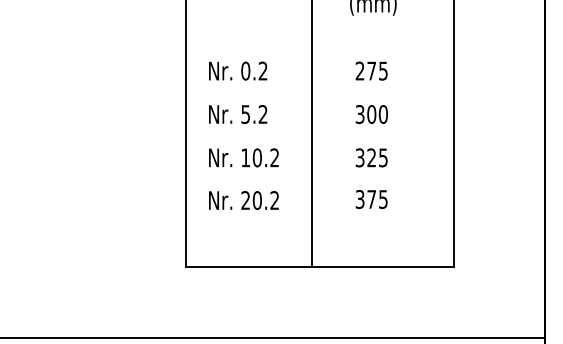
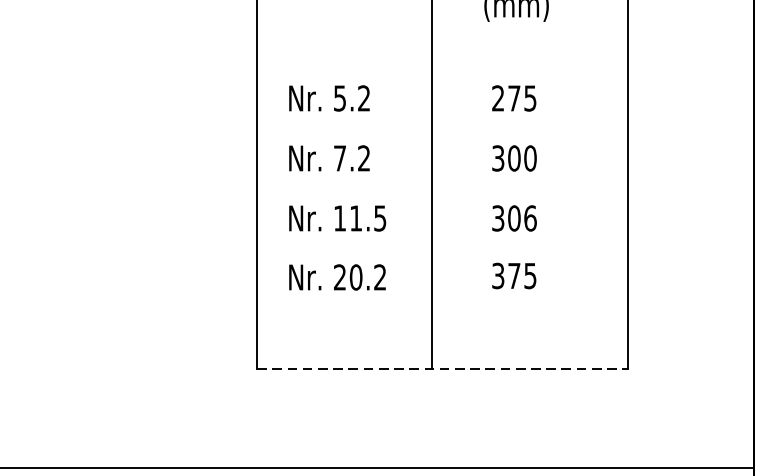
text: (245, 70) -> (339, 97), 0.2 -> 5.2
text: (245, 114) -> (339, 158), 5.2 -> 7.2
text: (265, 157) -> (367, 217), 10.2 -> 11.5
text: (377, 157) -> (522, 217), 325 -> 306
line: (320, 266) -> (443, 368), solid -> dashed

